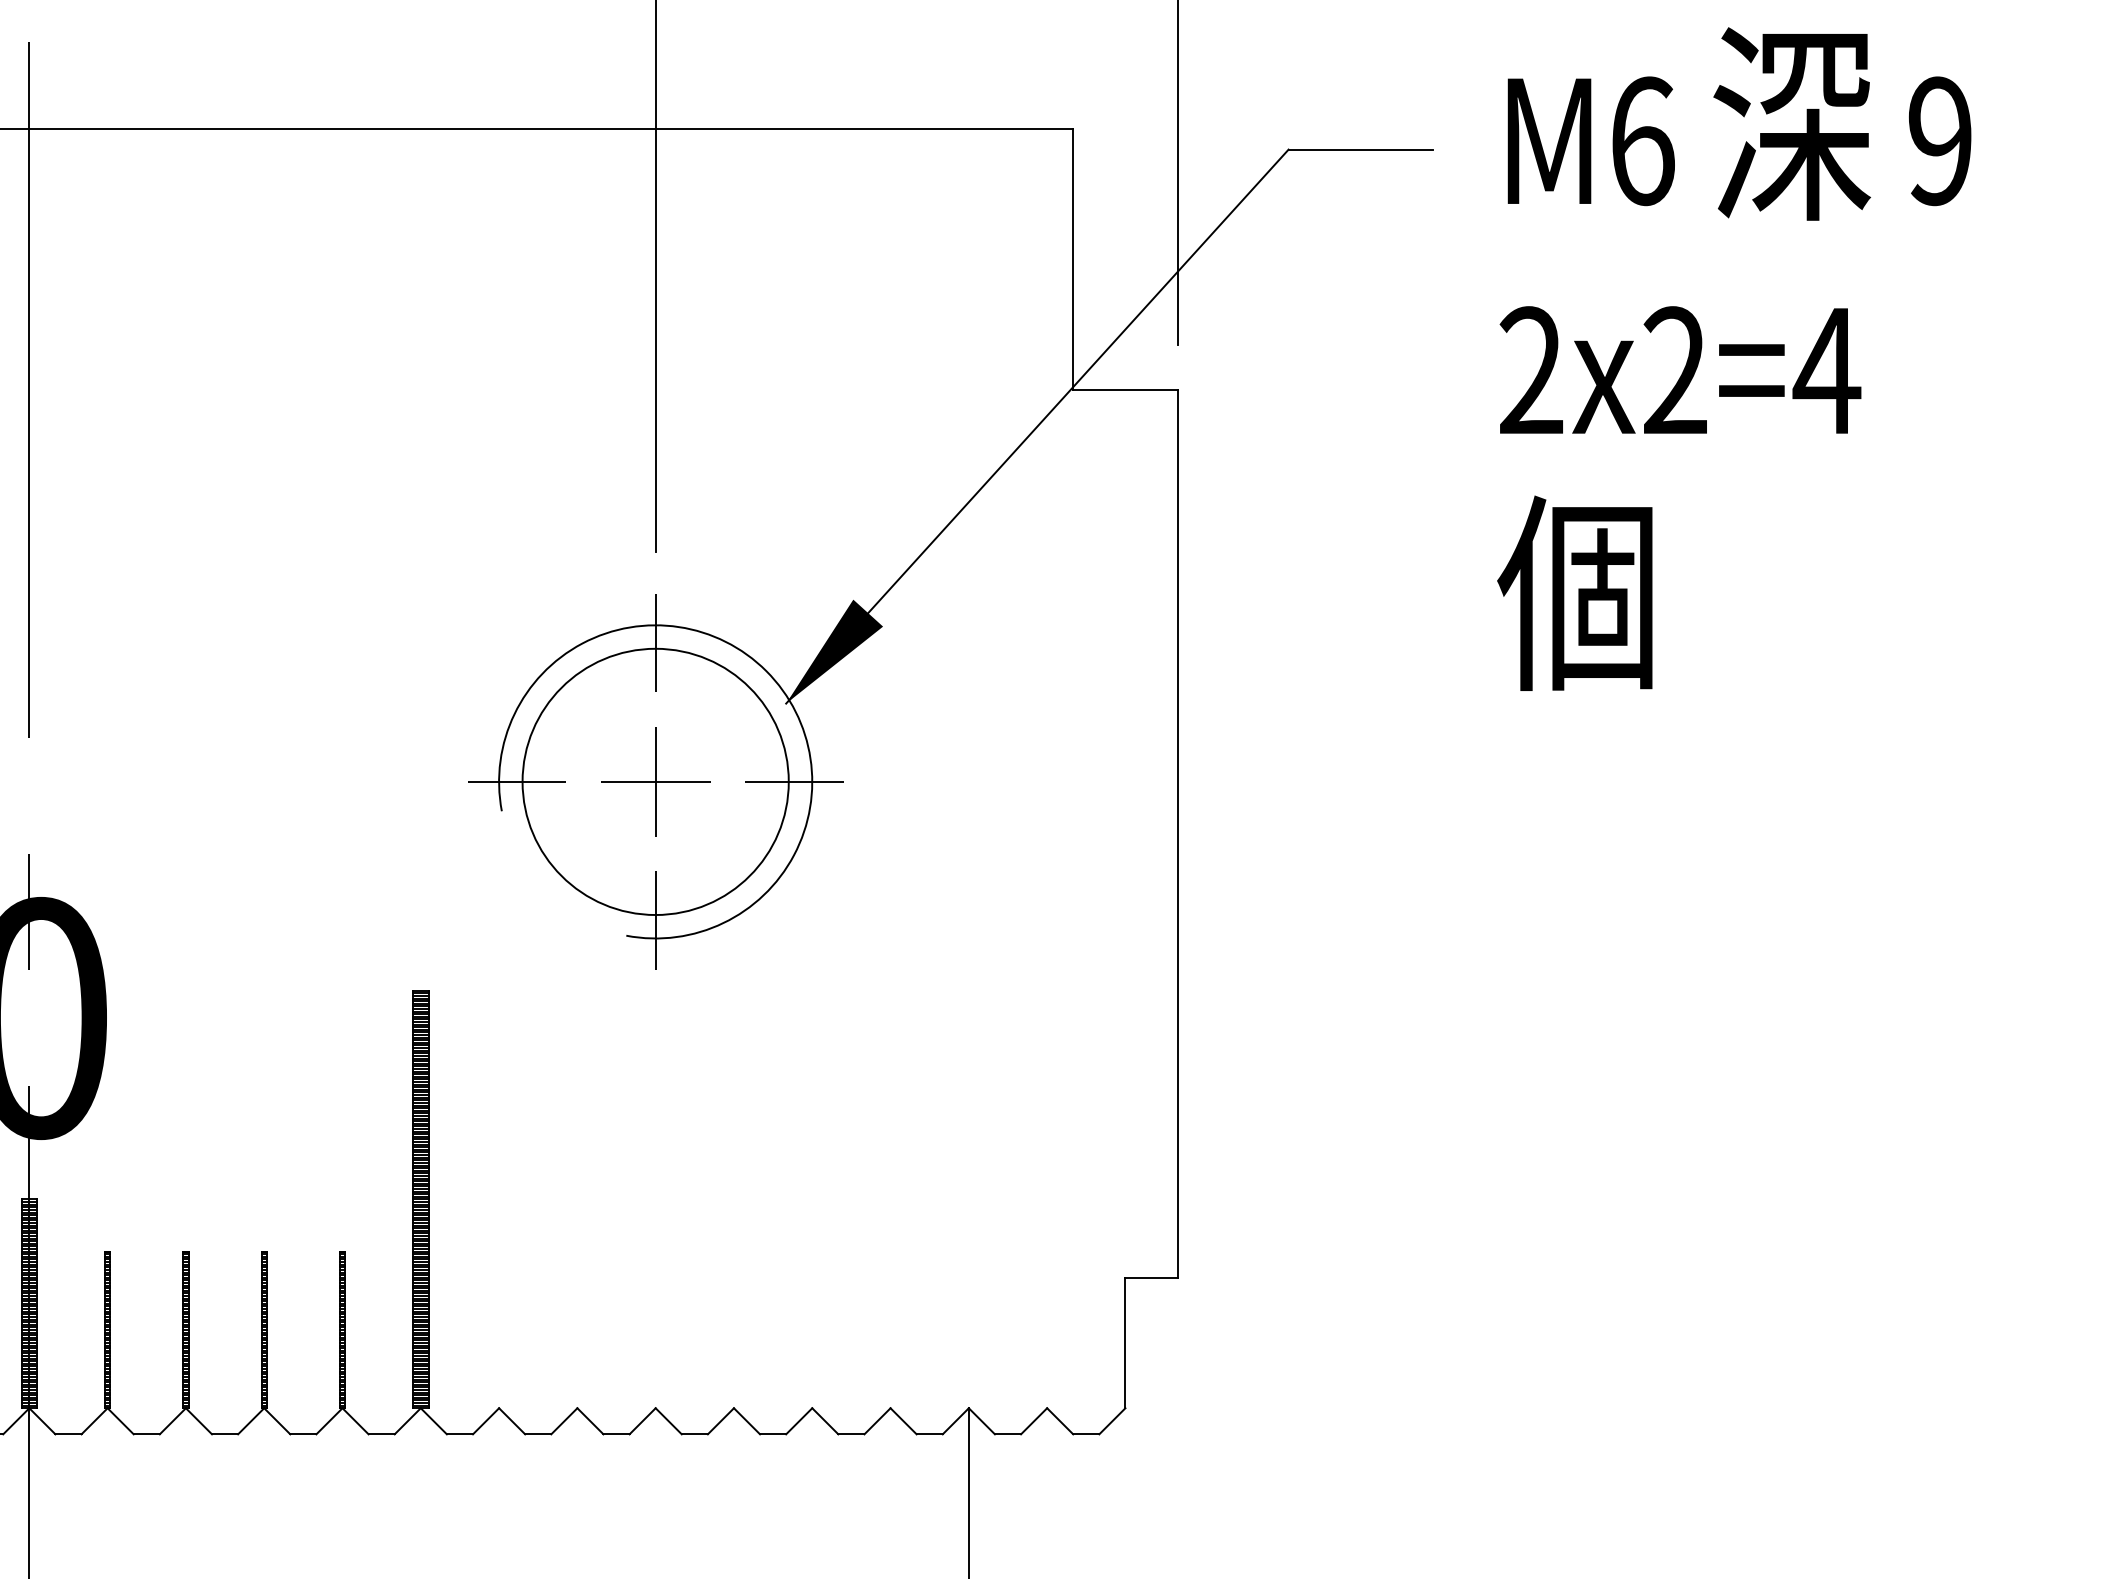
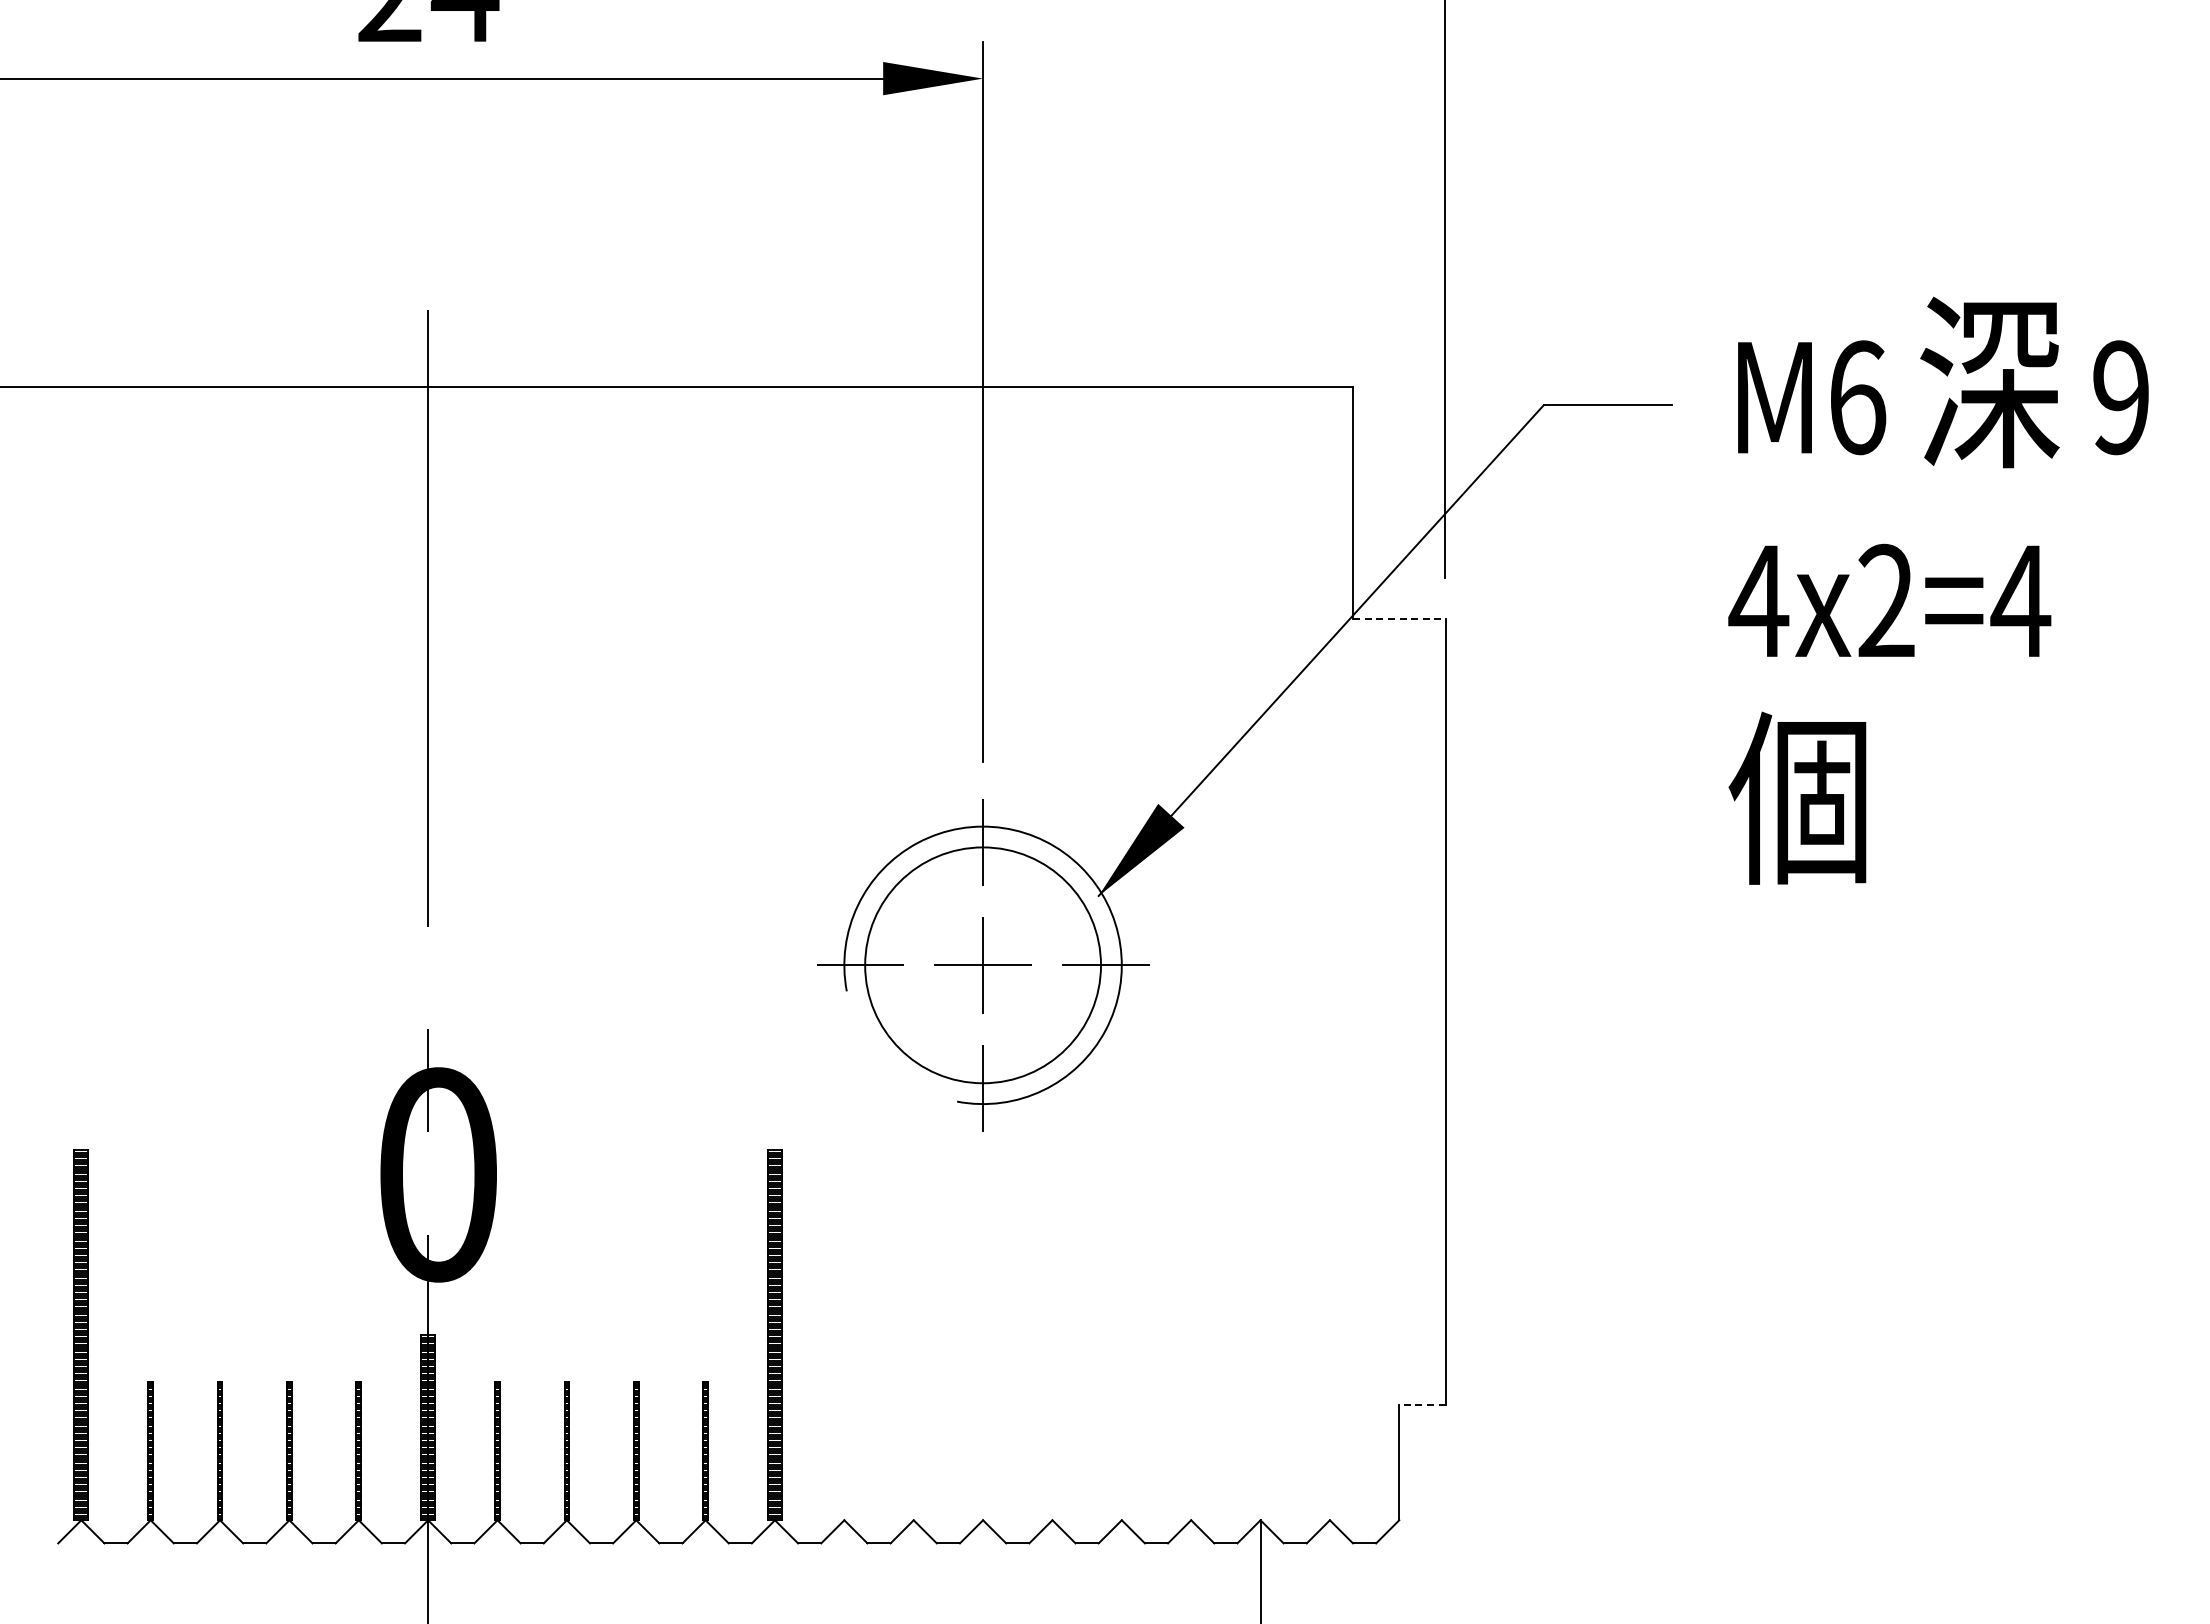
text: (1530, 368) -> (1758, 599), 2x2=4 -> 4x2=4
line: (1125, 390) -> (1399, 618), solid -> dashed
line: (1150, 1277) -> (1421, 1404), solid -> dashed

